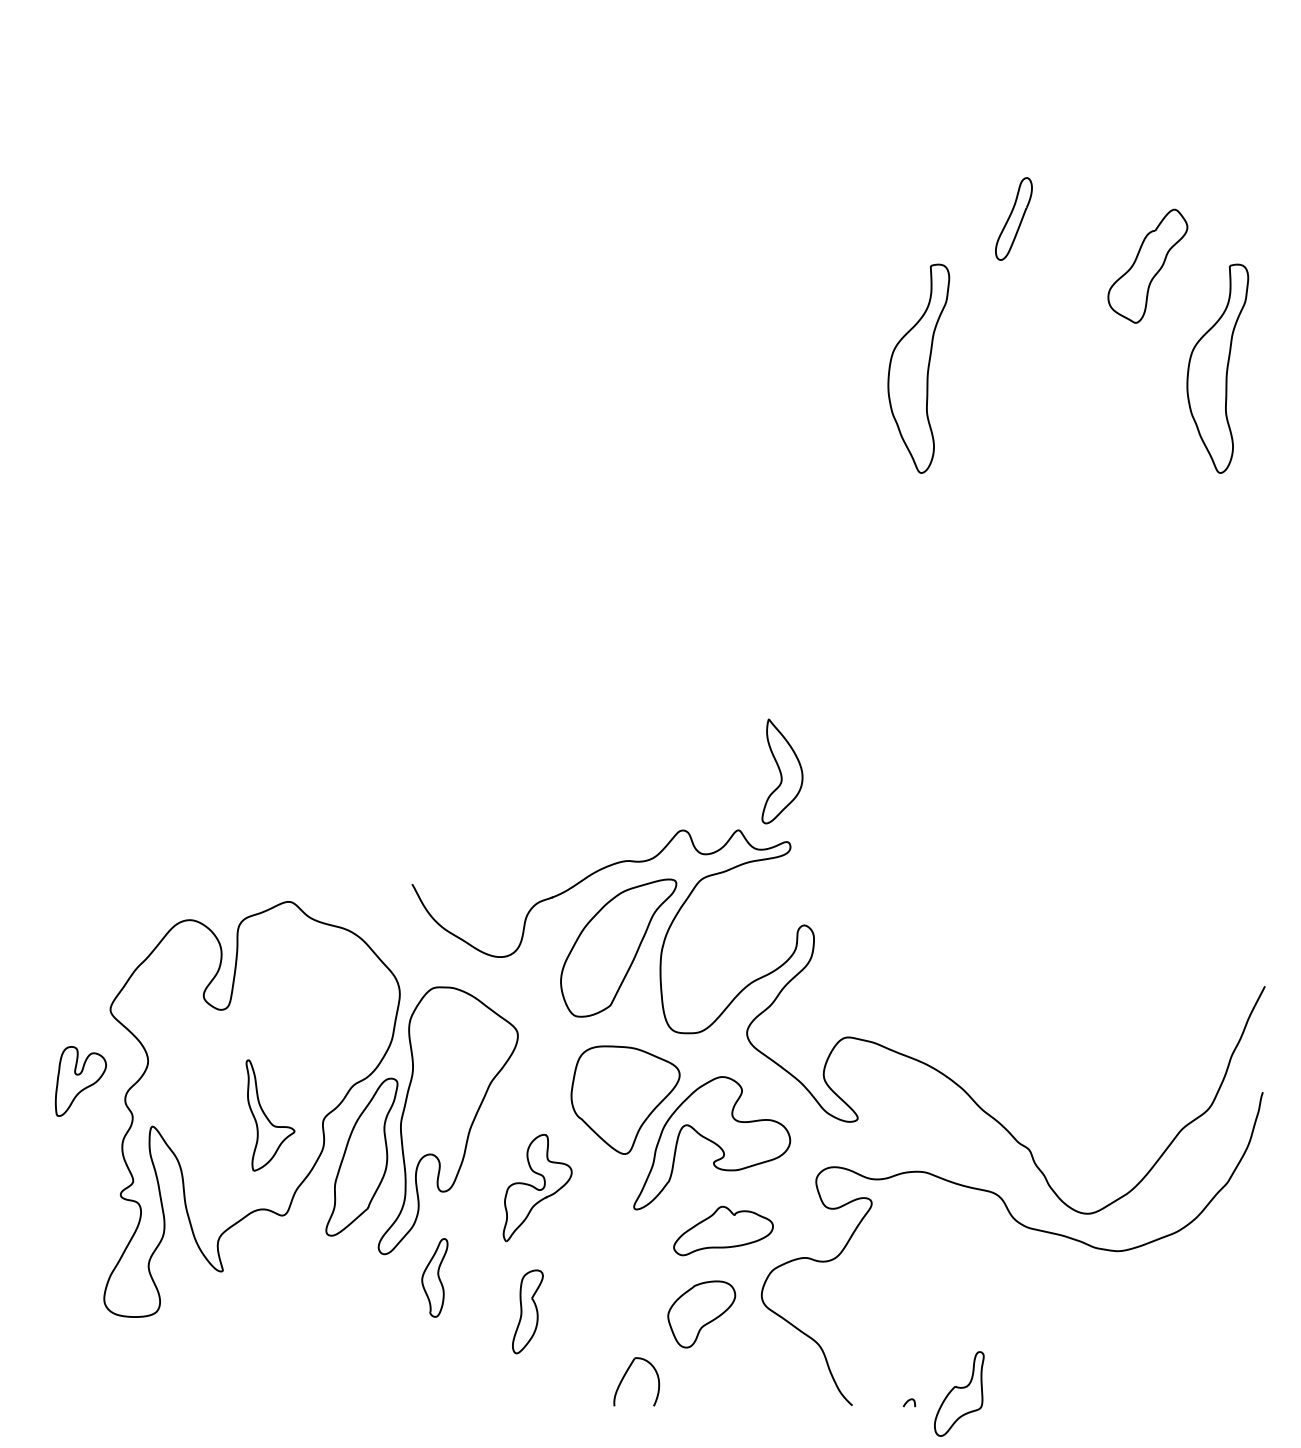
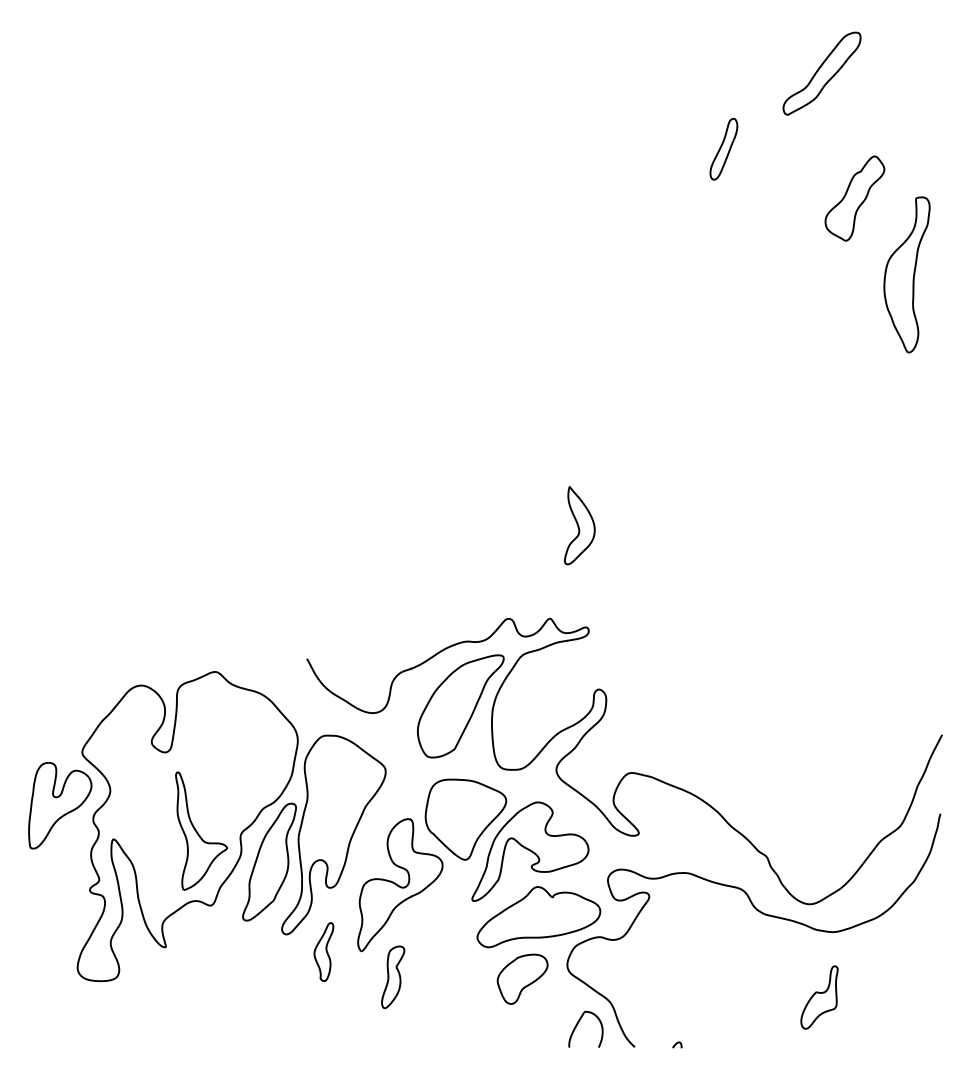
part: (1103, 98) -> (821, 73), added
part: (1013, 218) -> (723, 148), moved
part: (918, 368) -> (684, 274), removed
part: (782, 771) -> (579, 525), moved
part: (80, 1081) -> (59, 805), size x1.67
part: (270, 1115) -> (201, 831), size x1.43
part: (537, 1187) -> (400, 884), size x1.67
part: (723, 1230) -> (538, 916), size x1.67
part: (626, 1374) -> (578, 1023), moved
part: (959, 1393) -> (819, 997), moved

